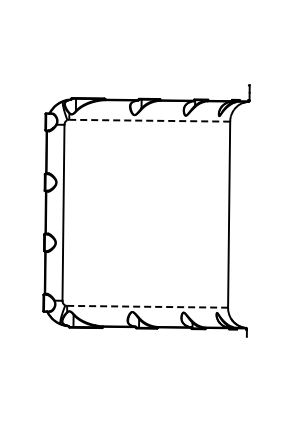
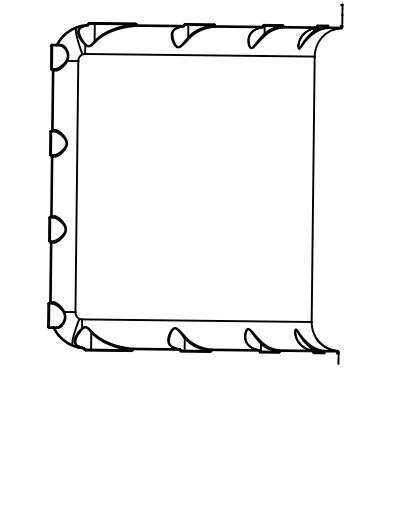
line: (149, 120) -> (199, 54), dashed -> solid
line: (148, 306) -> (198, 320), dashed -> solid

